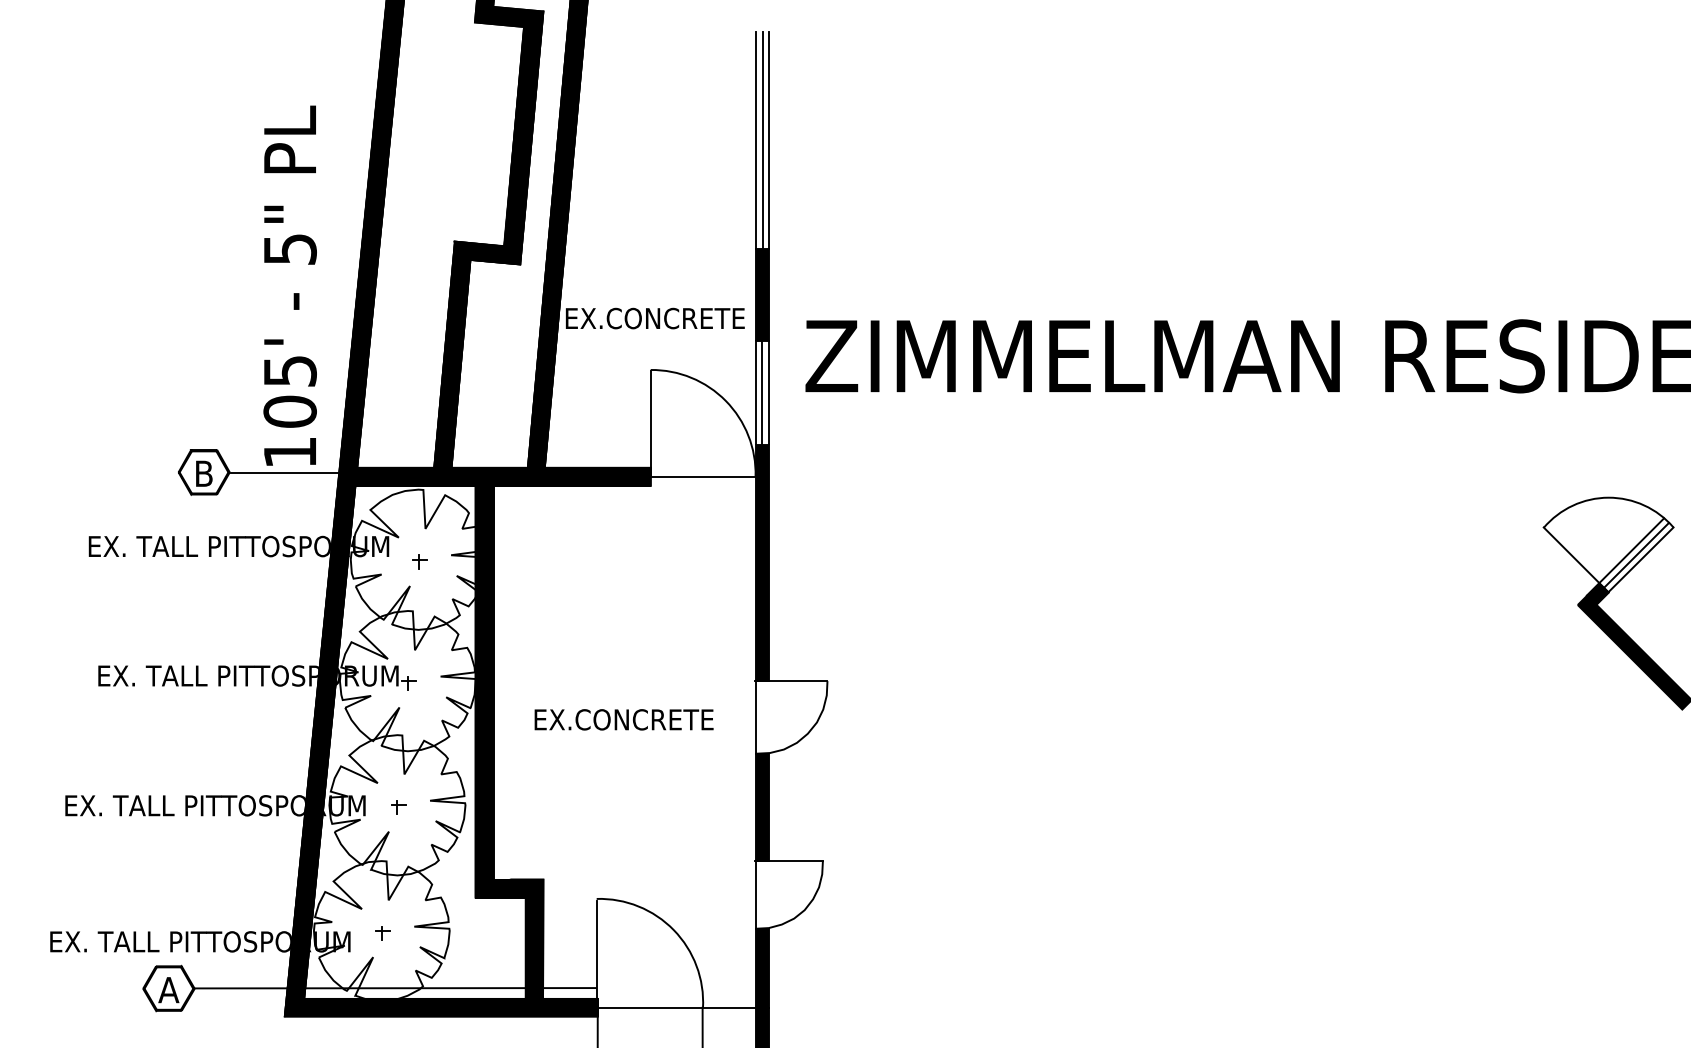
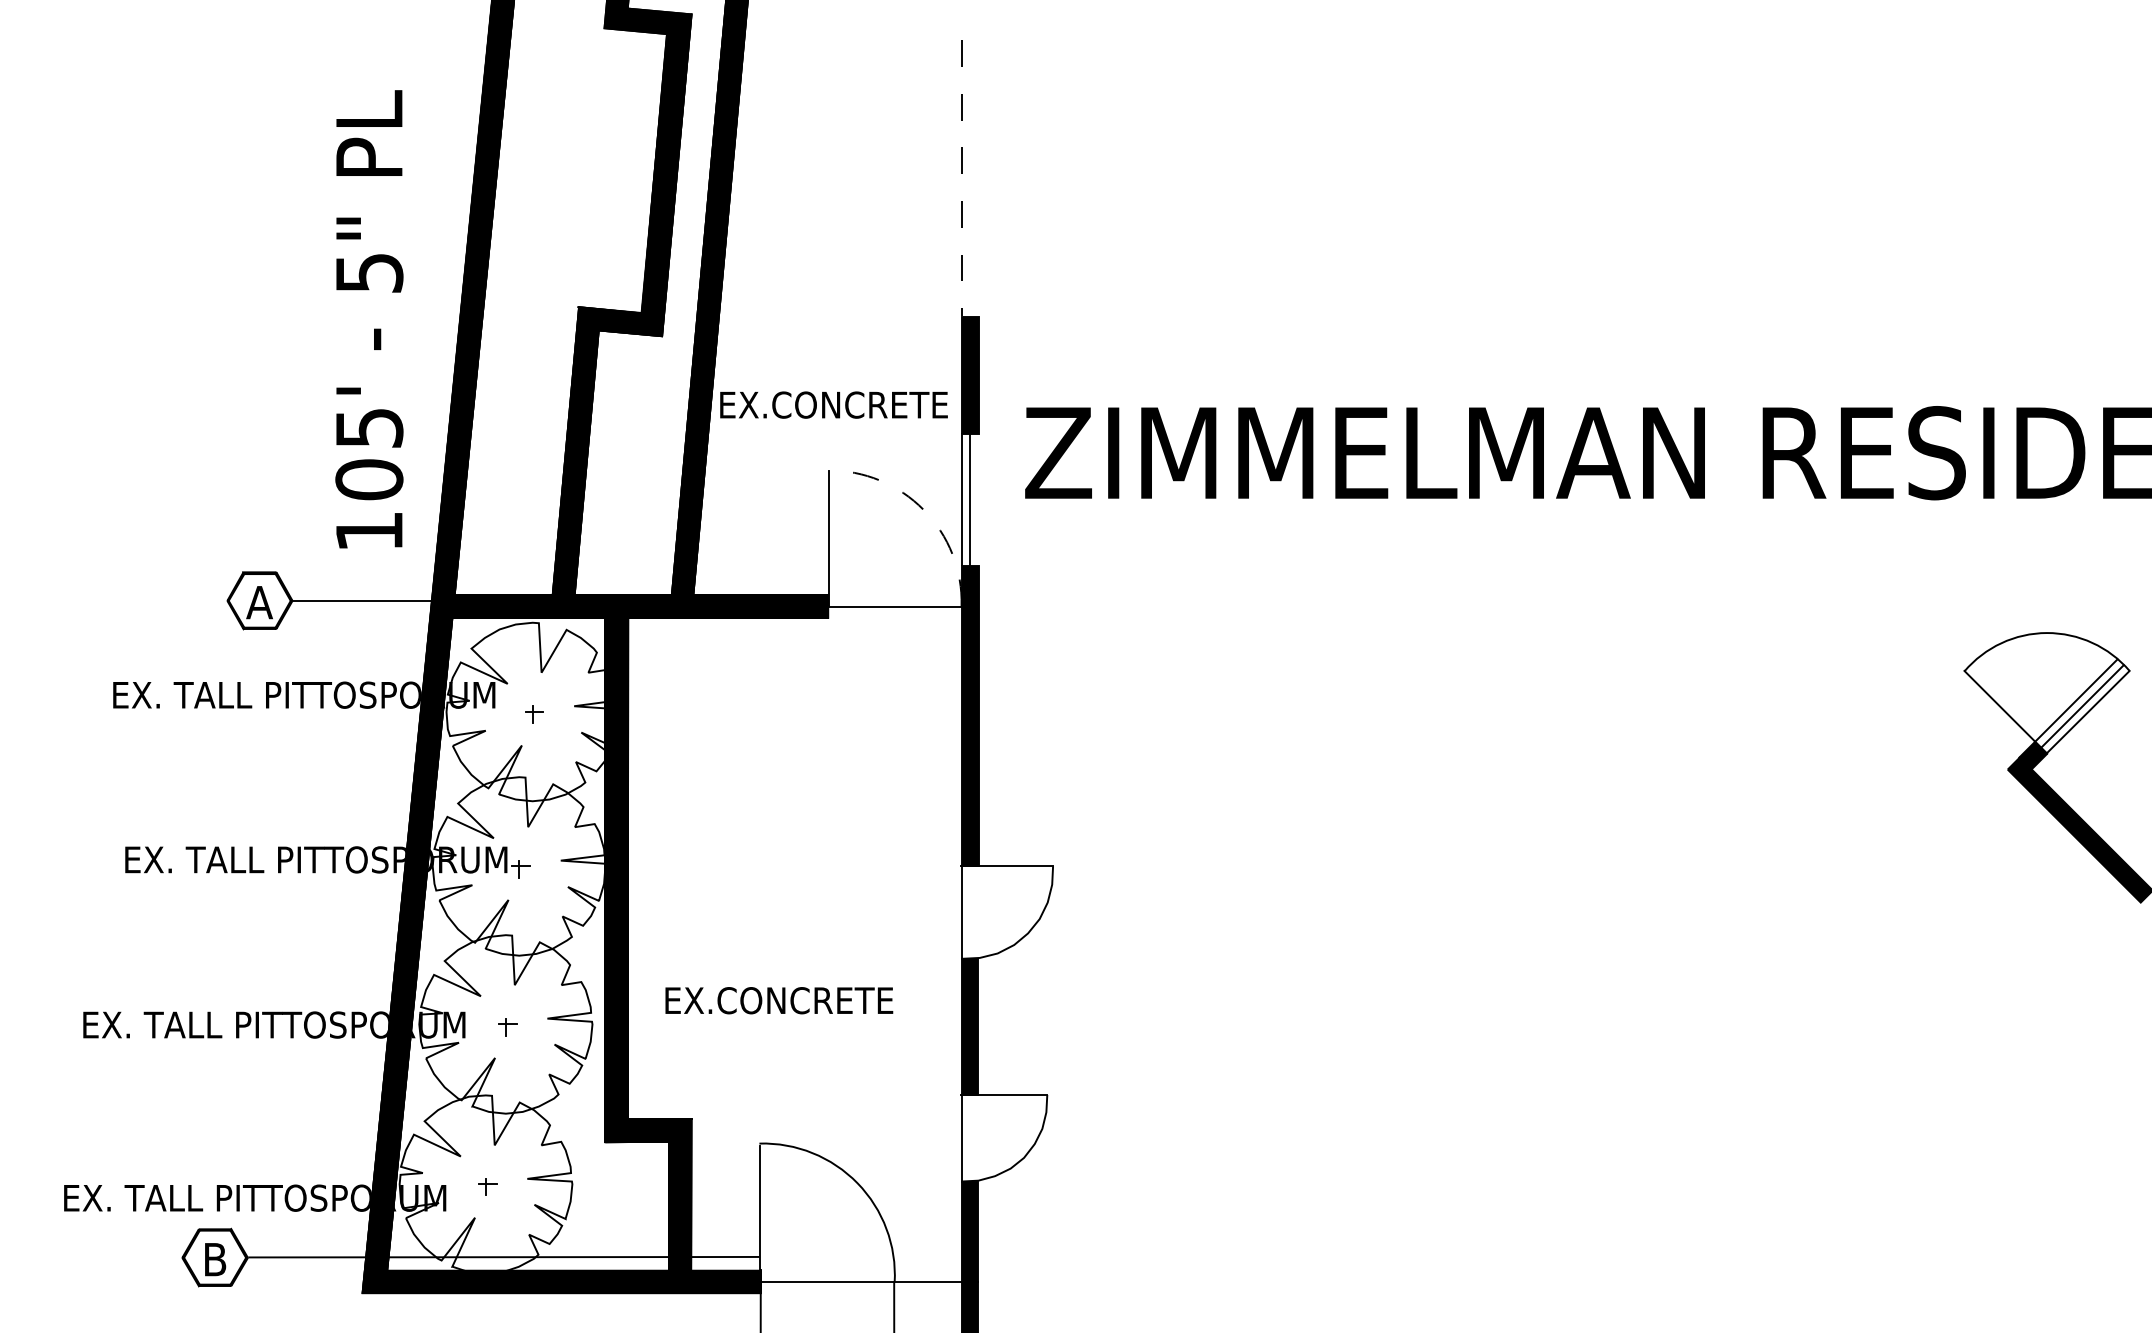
line: (756, 140) -> (962, 178), solid -> dashed
line: (762, 140) -> (970, 178), removed
line: (768, 140) -> (978, 178), removed
text: (290, 285) -> (369, 319), moved
line: (768, 392) -> (978, 499), removed
arc: (725, 400) -> (923, 509), solid -> dashed
text: (203, 473) -> (259, 602), B -> A
text: (624, 719) -> (779, 1000), moved
text: (168, 990) -> (214, 1259), A -> B

